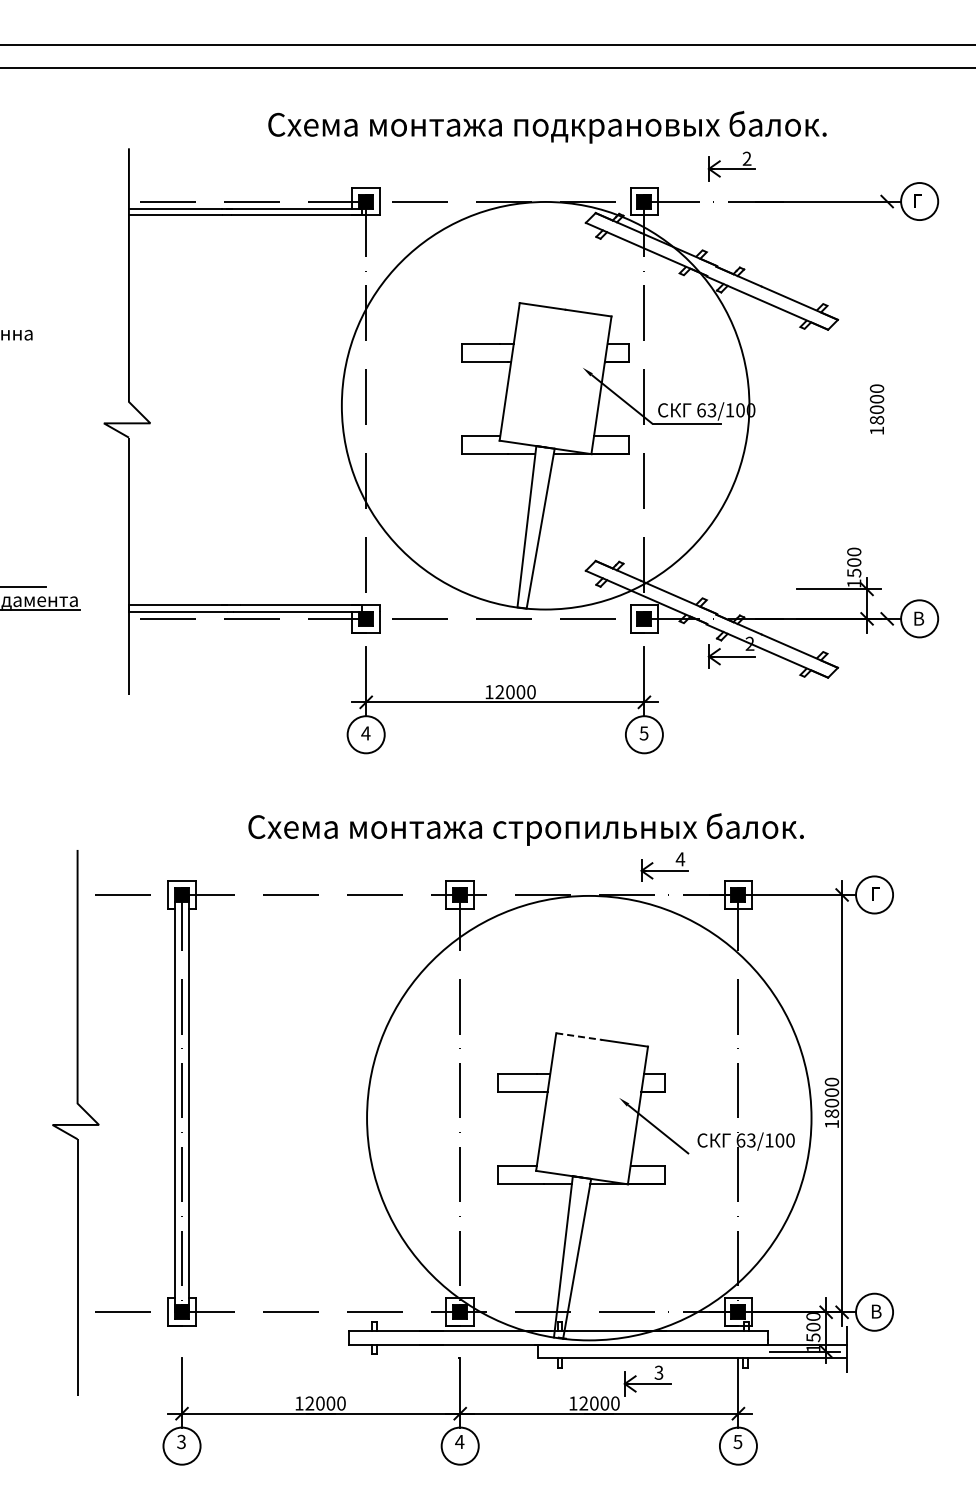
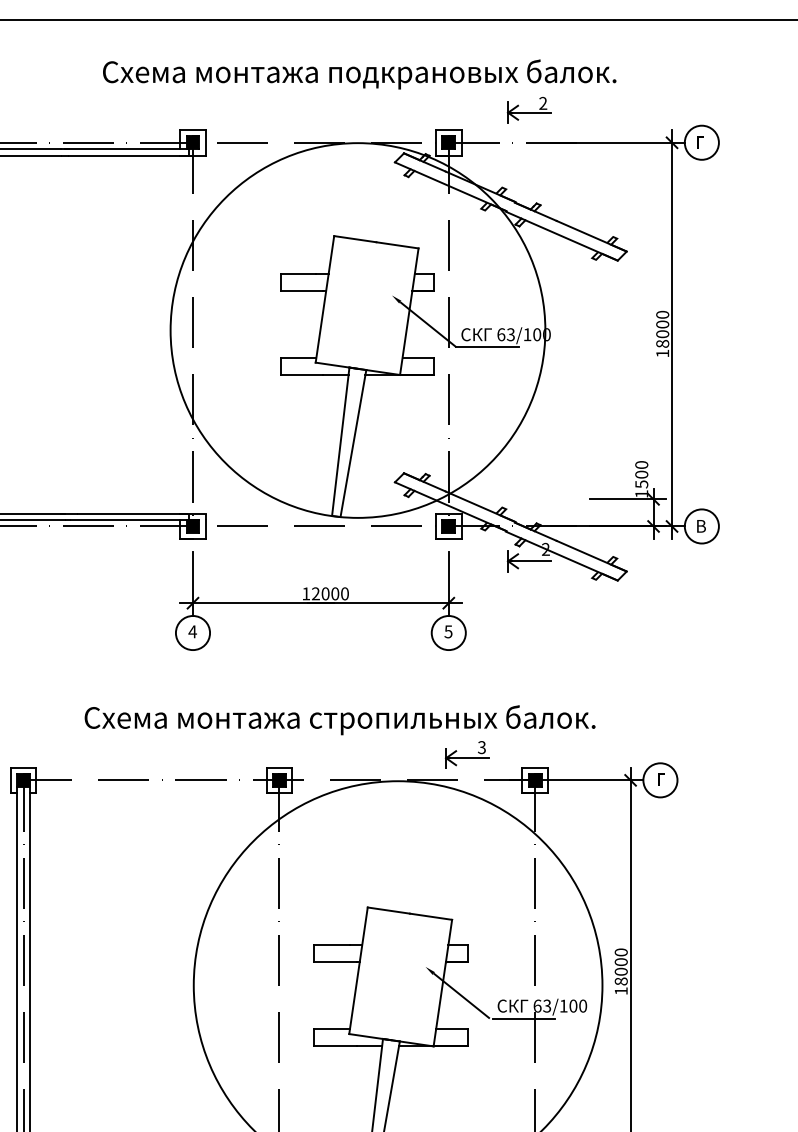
line: (887, 409) -> (672, 333), added
text: (680, 859) -> (481, 747), 4 -> 3
line: (579, 1036) -> (389, 910), dashed -> solid
line: (725, 1154) -> (523, 1018), added

